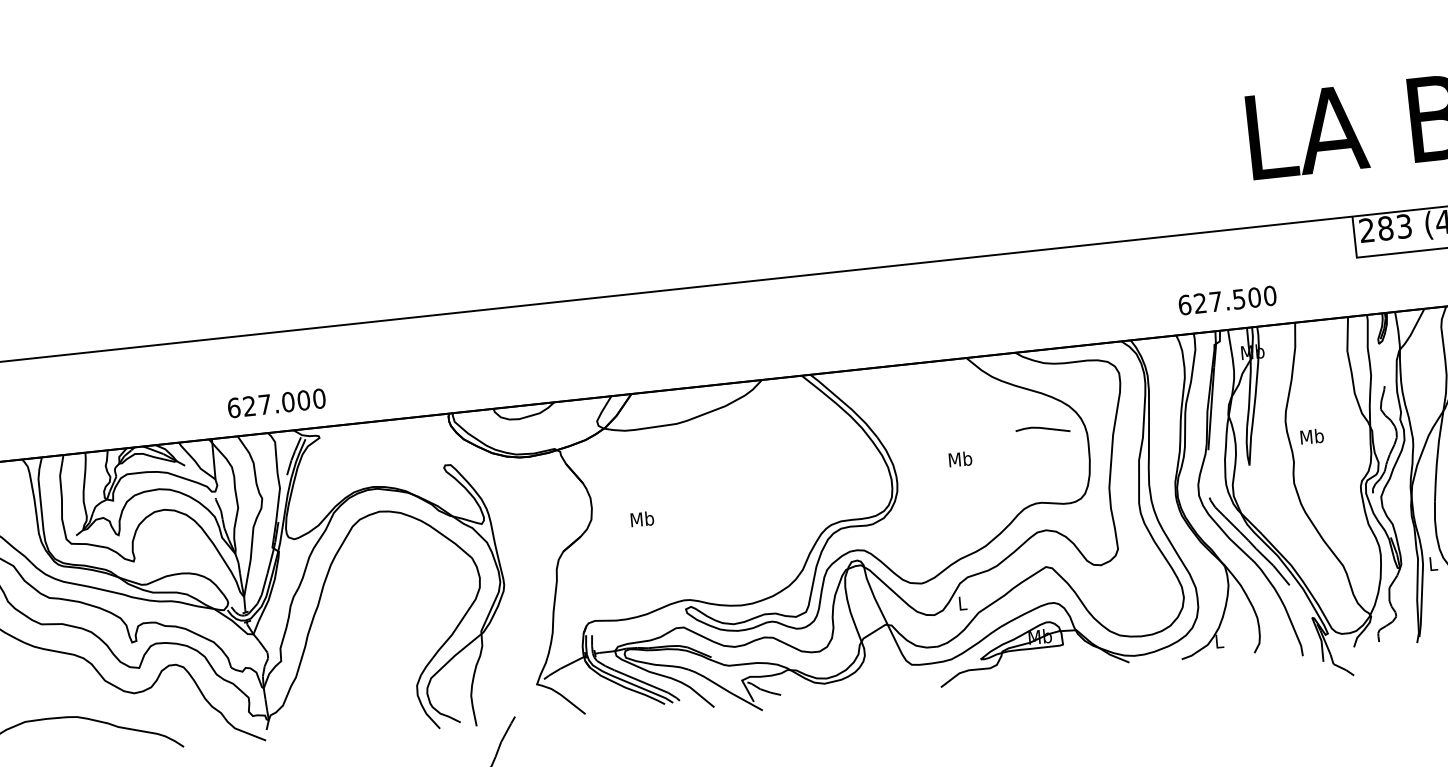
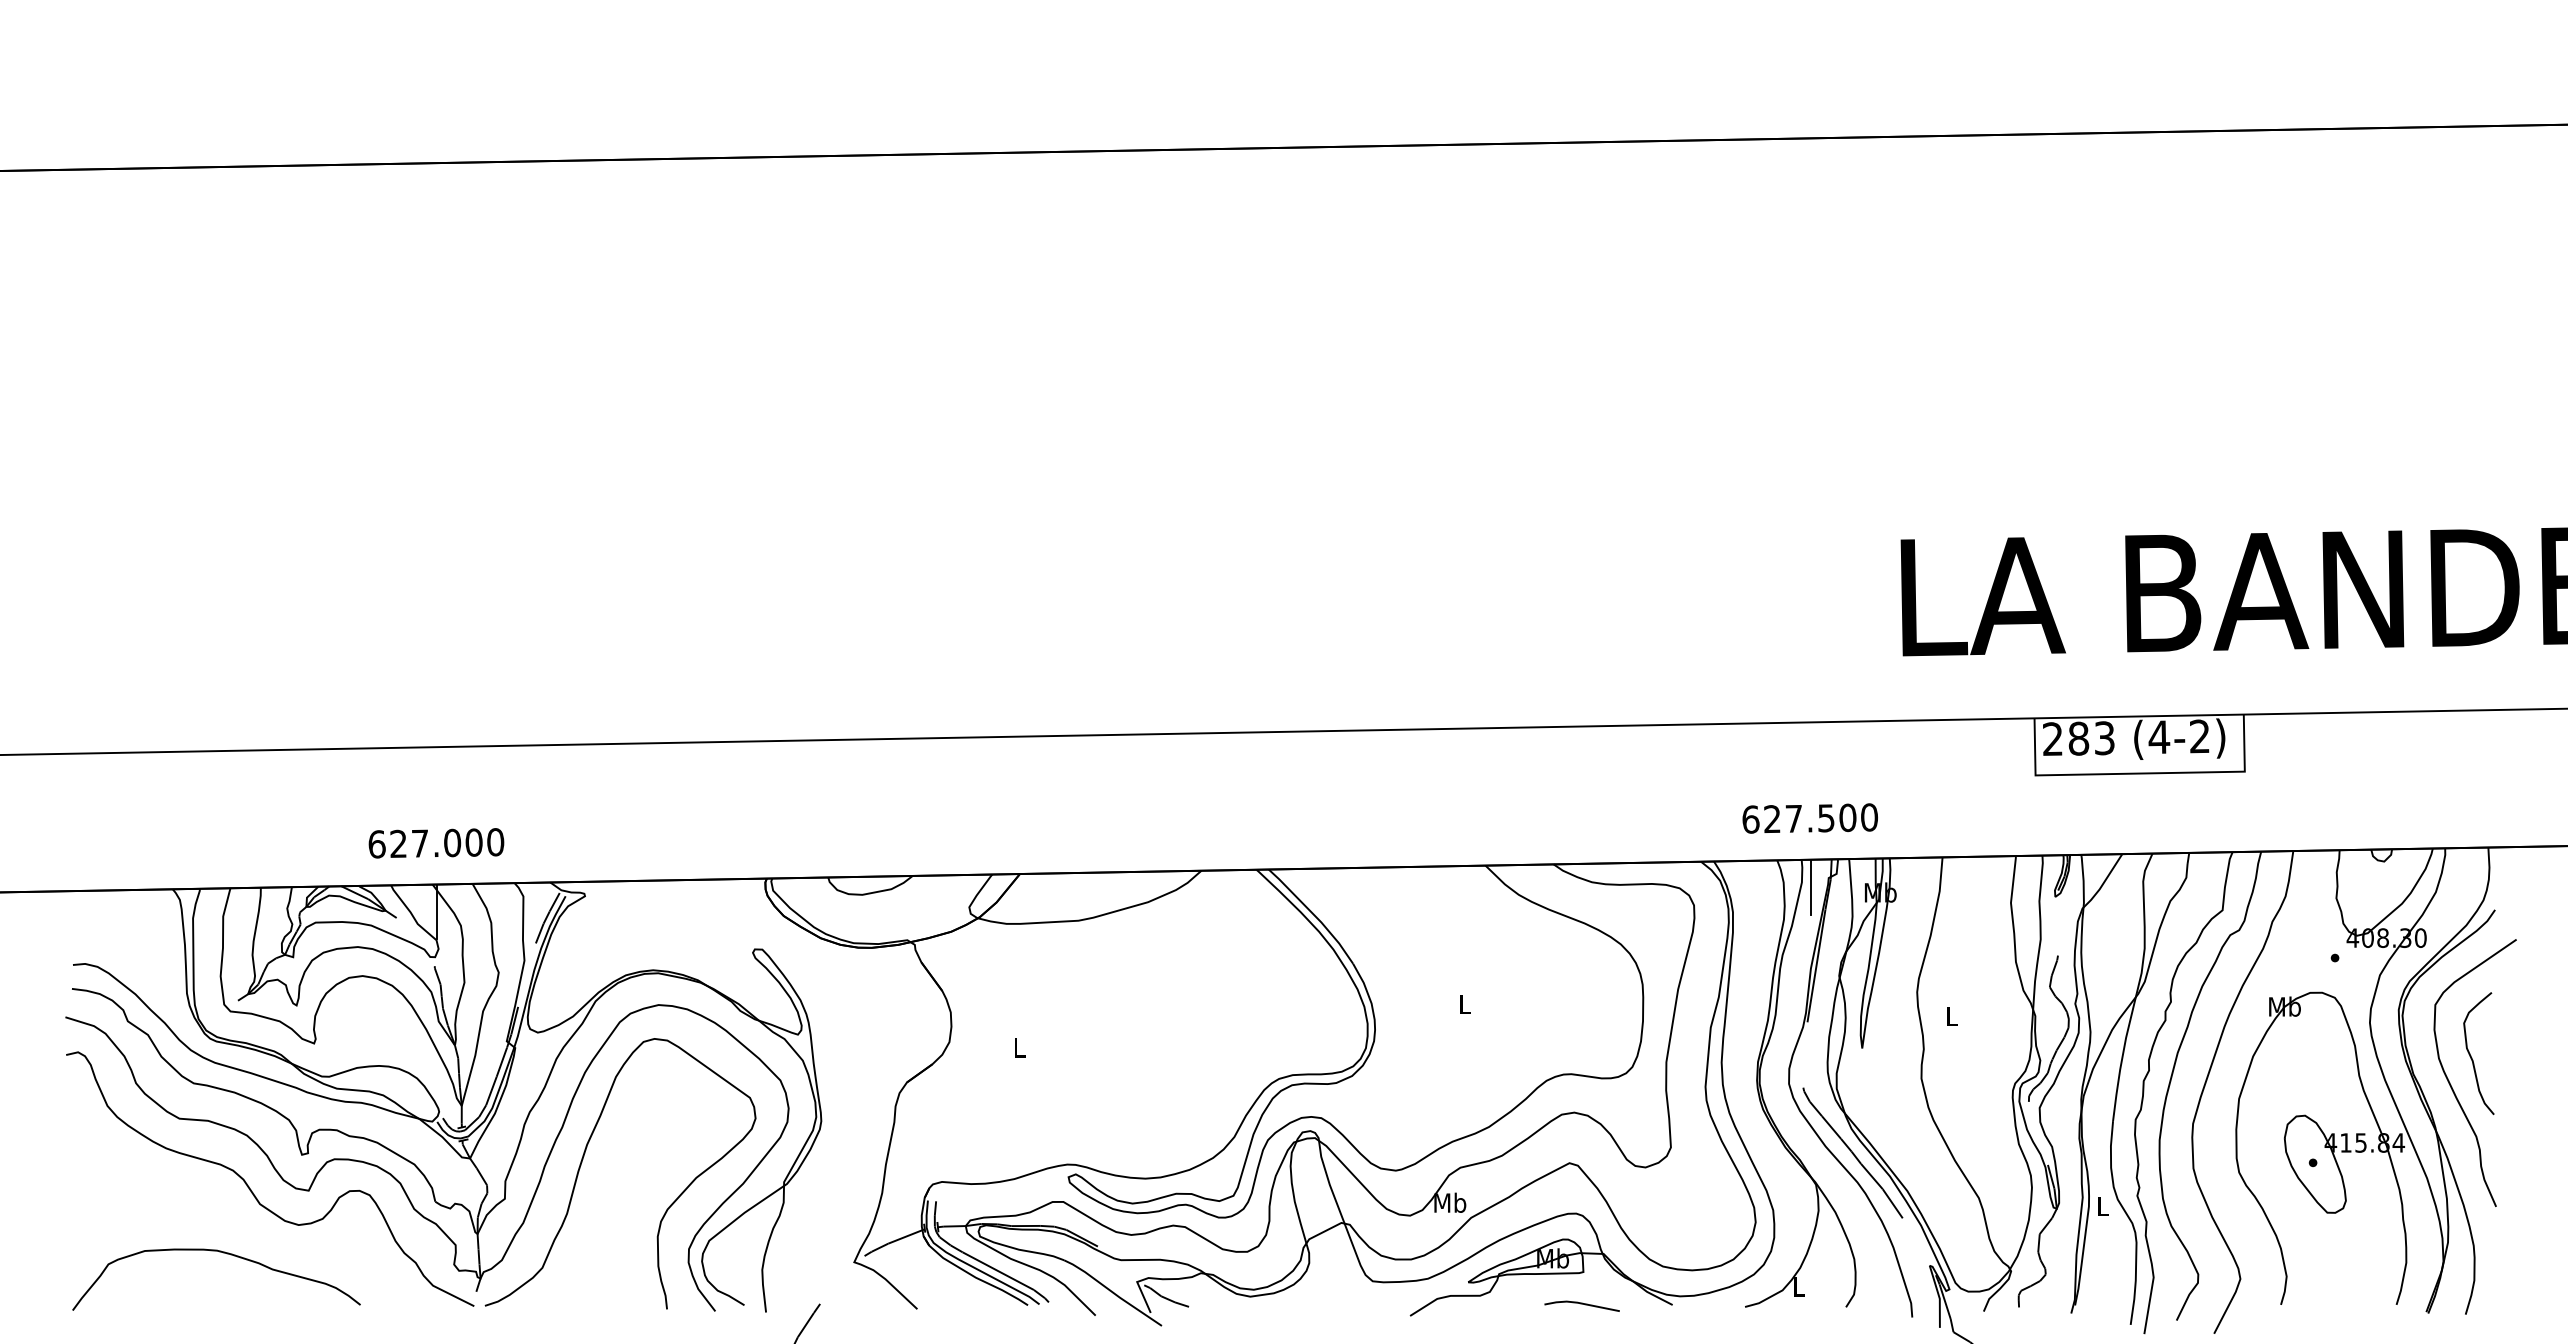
text: (1227, 300) -> (1809, 818), moved
line: (1201, 352) -> (1810, 886), added
text: (276, 403) -> (436, 843), moved
line: (1042, 428) -> (1581, 1304), moved
text: (1311, 436) -> (1951, 1016), Mb -> L
text: (960, 459) -> (1464, 1004), Mb -> L
text: (642, 519) -> (1019, 1047), Mb -> L
text: (962, 603) -> (1450, 1202), L -> Mb
curve: (335, 627) -> (583, 1159), added

